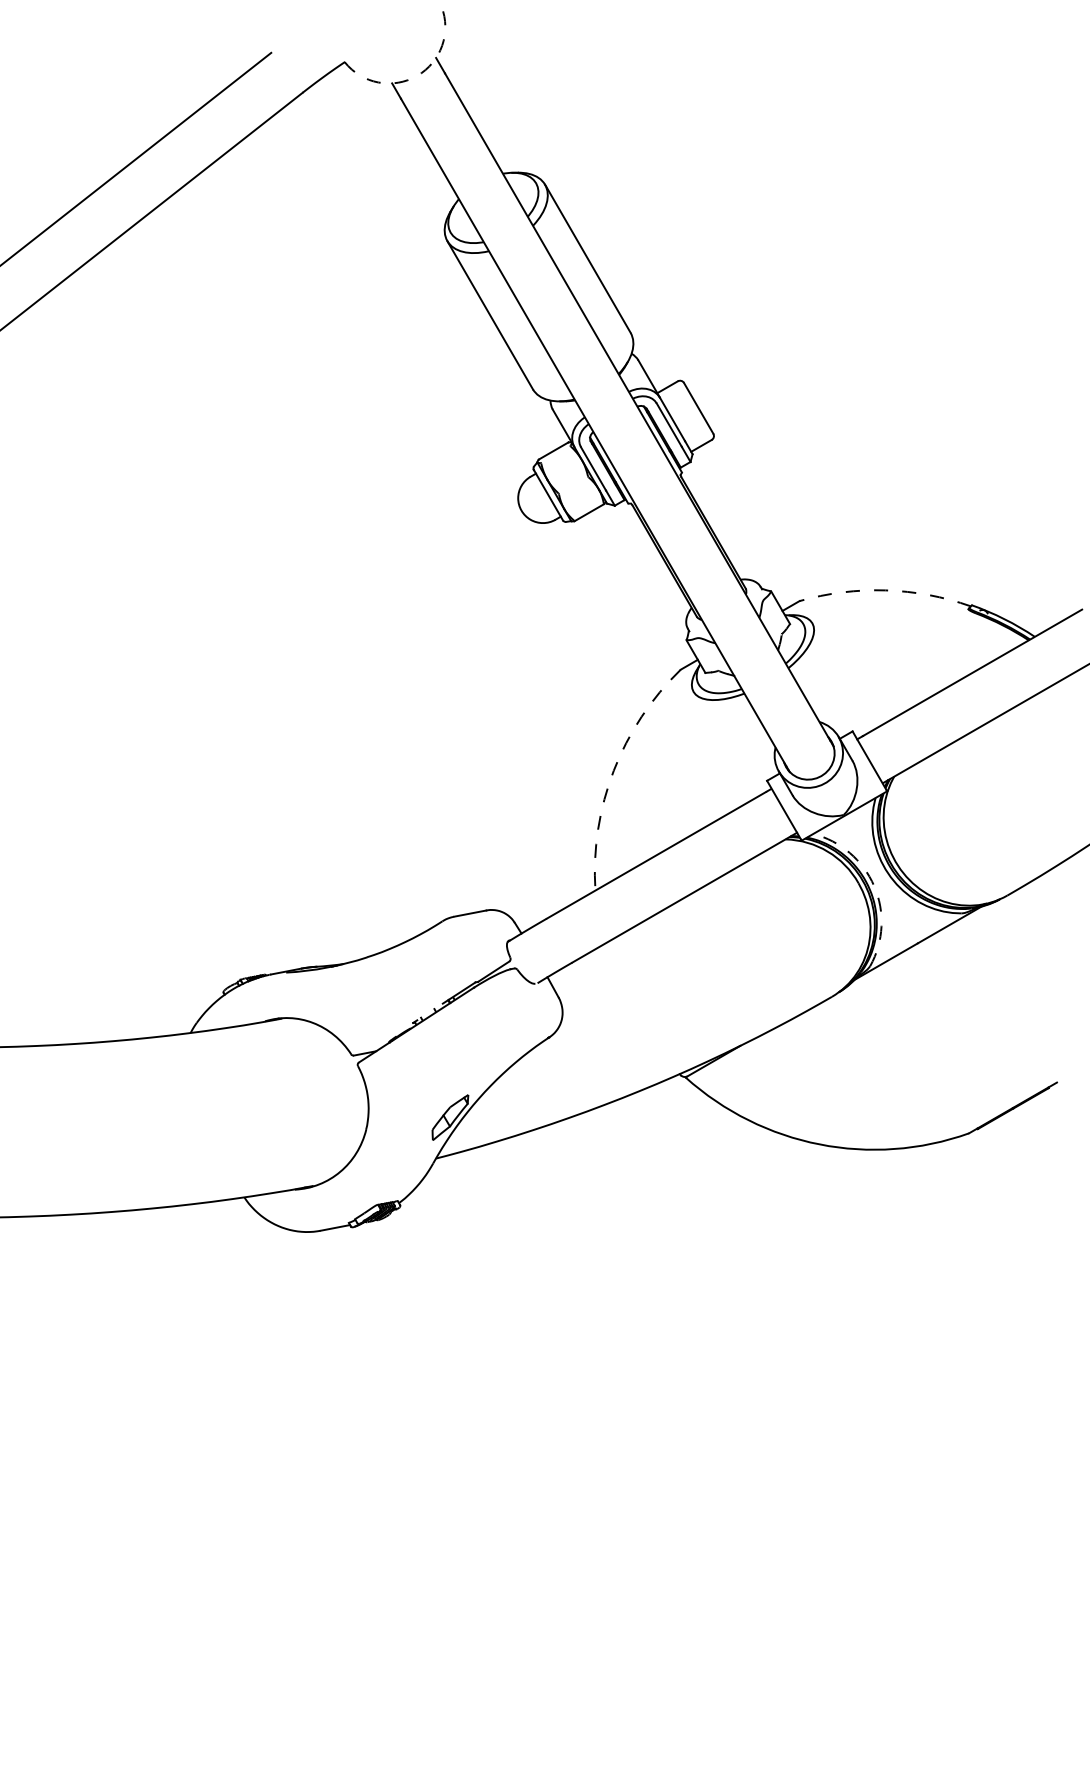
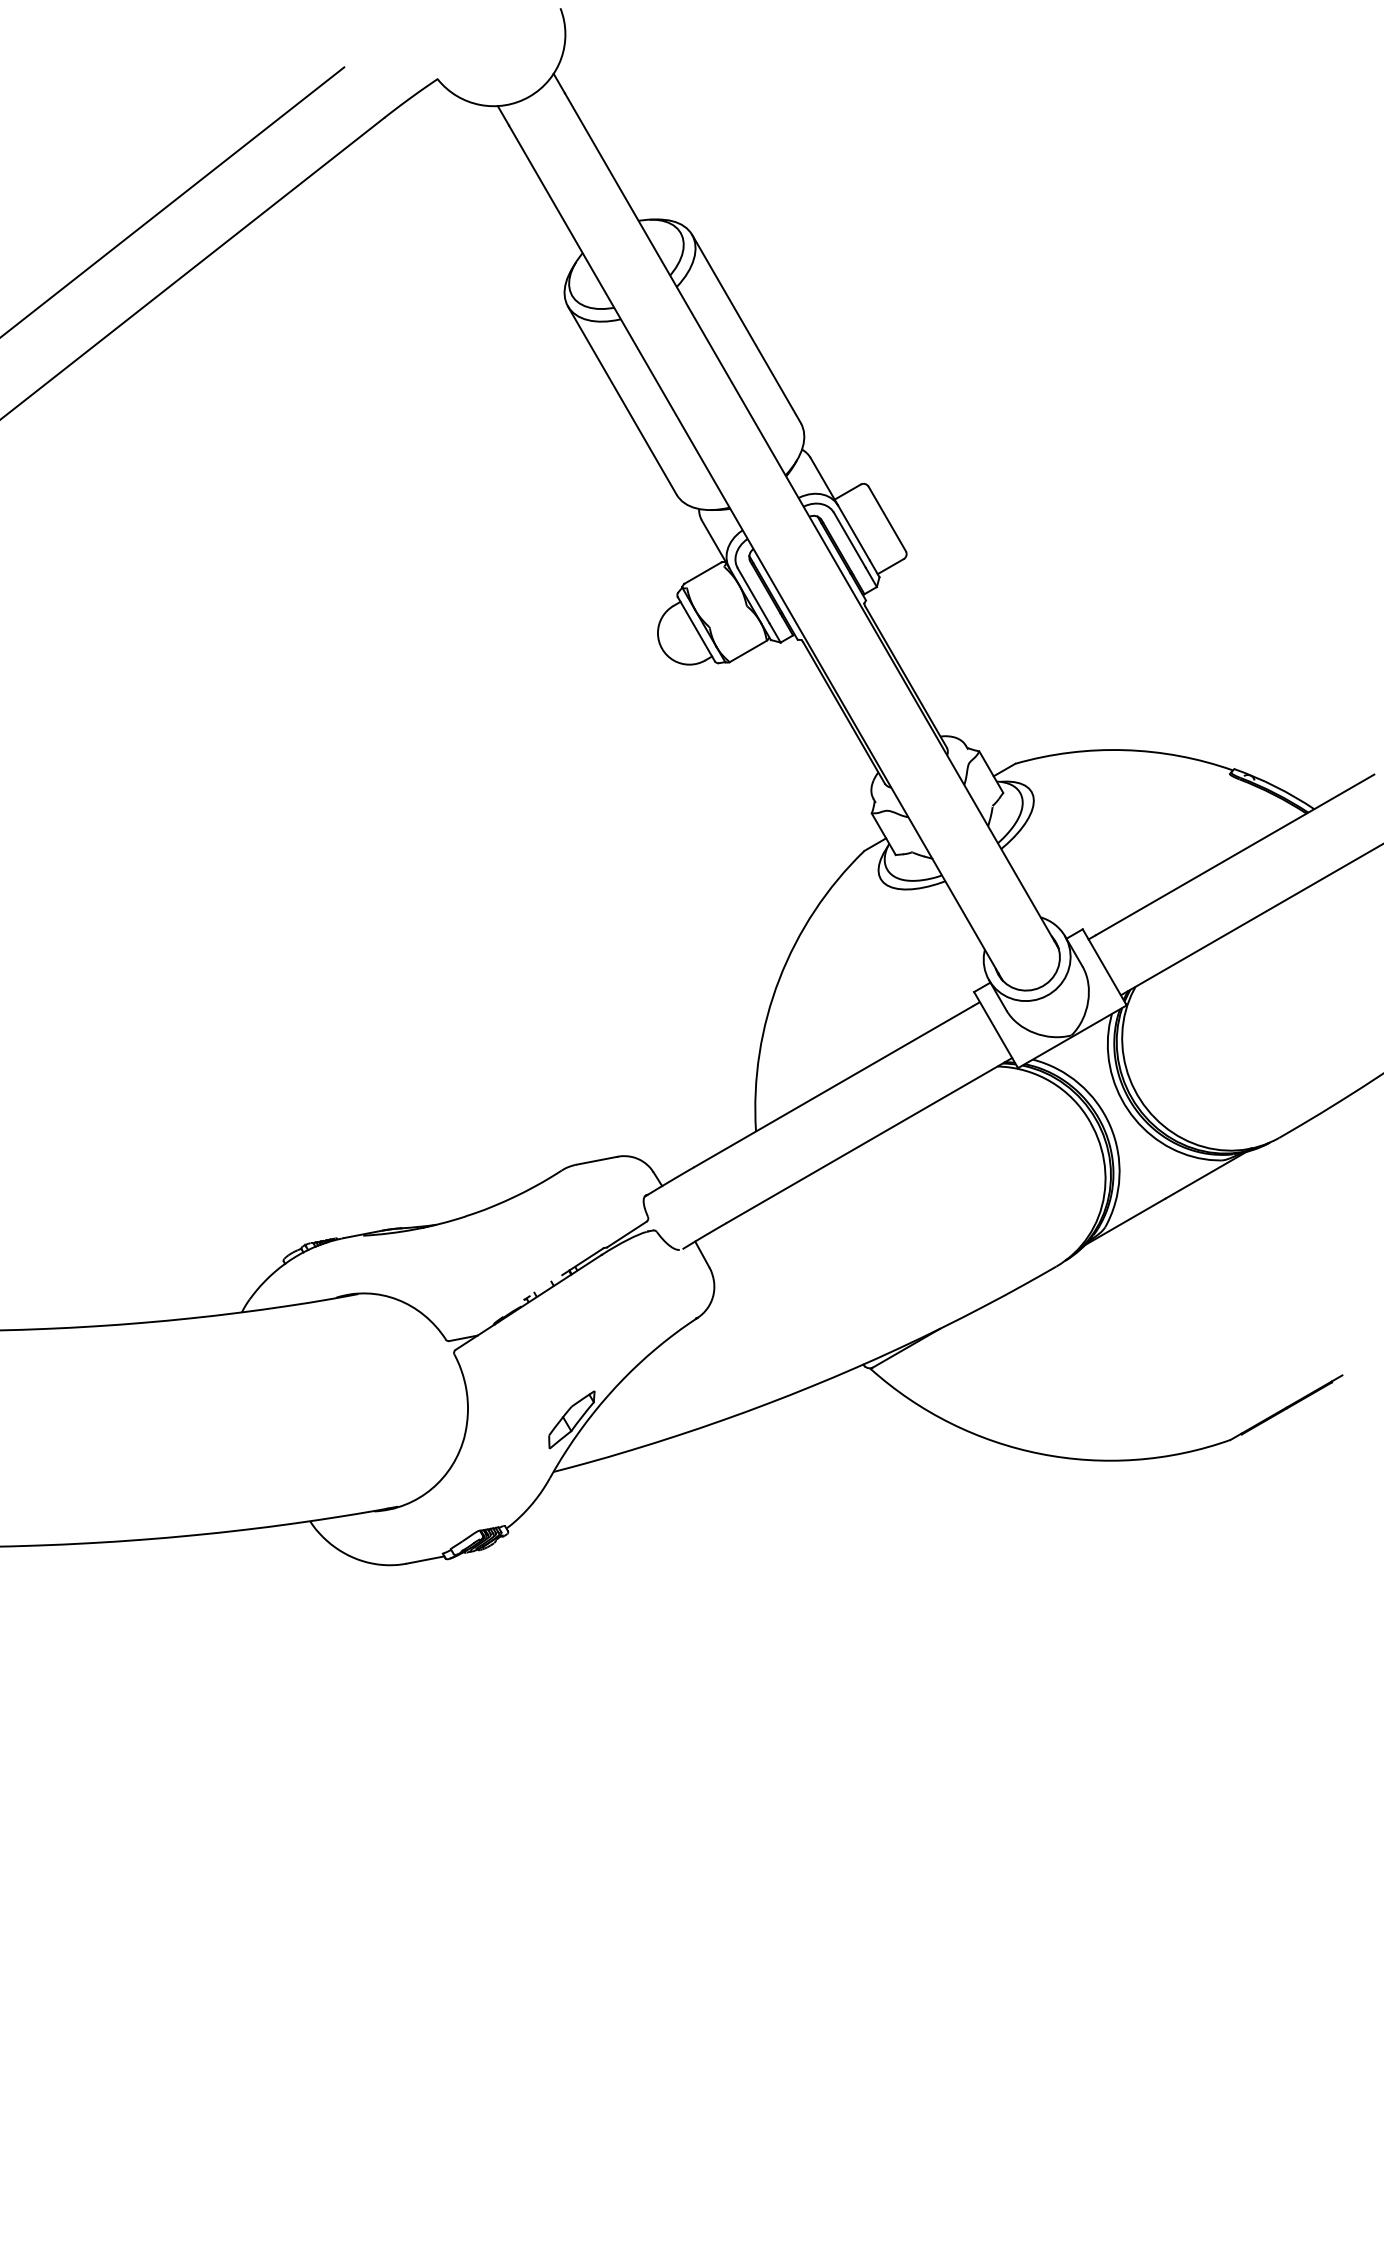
arc: (417, 75) -> (529, 96), dashed -> solid
arc: (885, 590) -> (1124, 750), dashed -> solid
arc: (613, 770) -> (779, 979), dashed -> solid
arc: (874, 885) -> (1110, 1125), dashed -> solid

